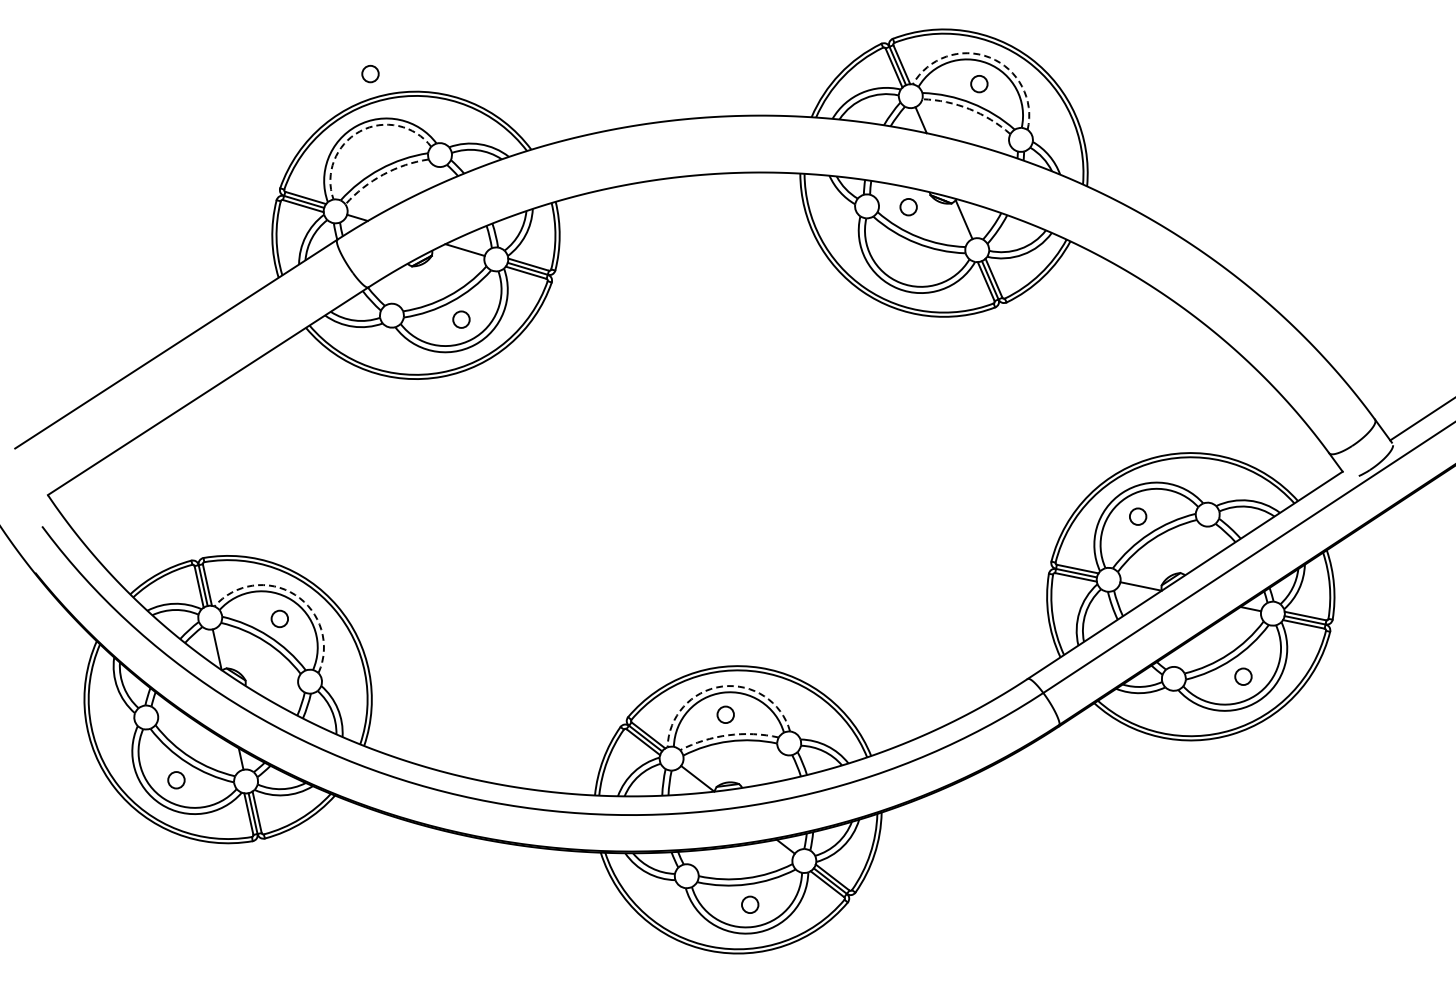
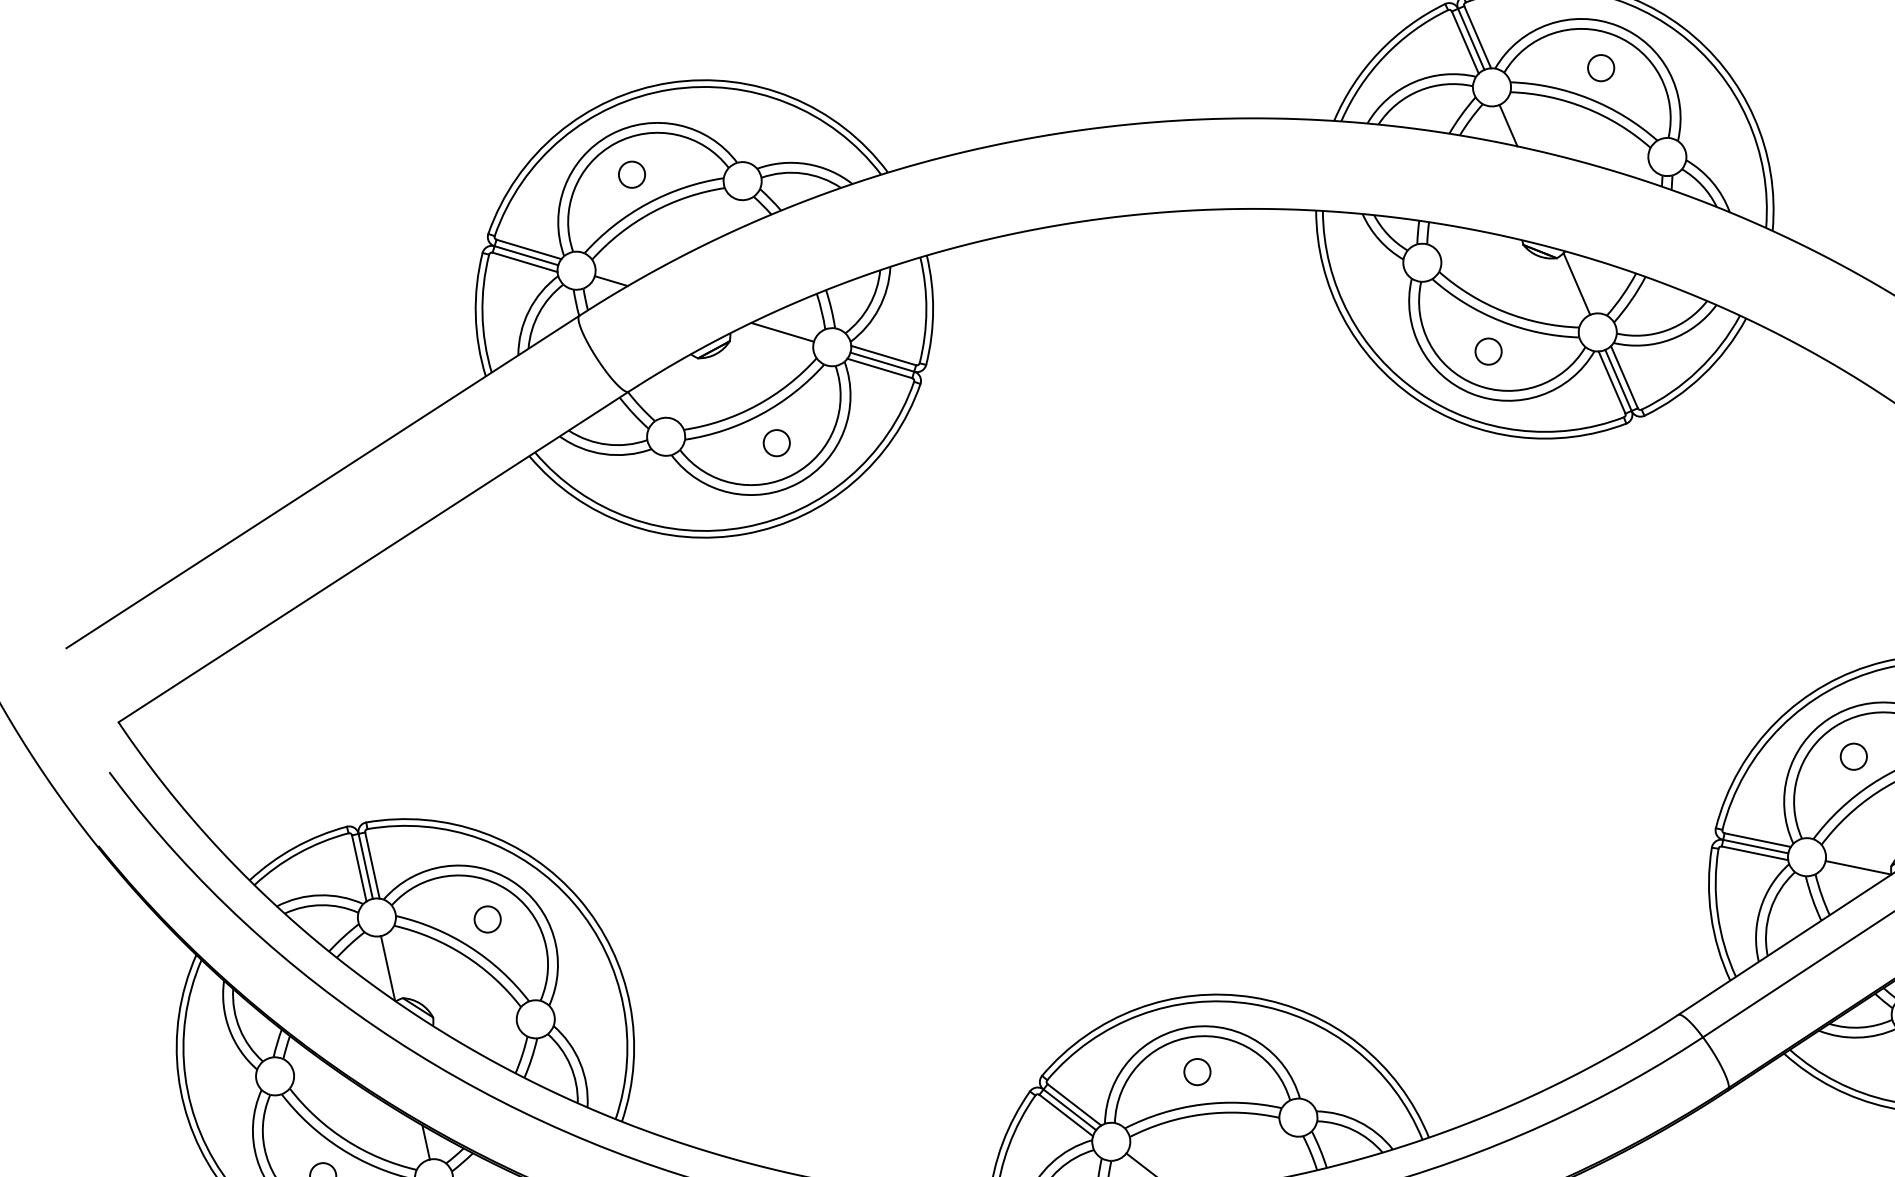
arc: (989, 57) -> (1617, 25), dashed -> solid
circle: (370, 73) -> (632, 173), moved
arc: (969, 109) -> (1585, 108), dashed -> solid
arc: (359, 131) -> (614, 143), dashed -> solid
arc: (383, 174) -> (652, 212), dashed -> solid
circle: (908, 207) -> (1488, 352), moved
arc: (295, 594) -> (512, 880), dashed -> solid
arc: (722, 686) -> (1192, 1026), dashed -> solid
arc: (728, 735) -> (1201, 1104), dashed -> solid

